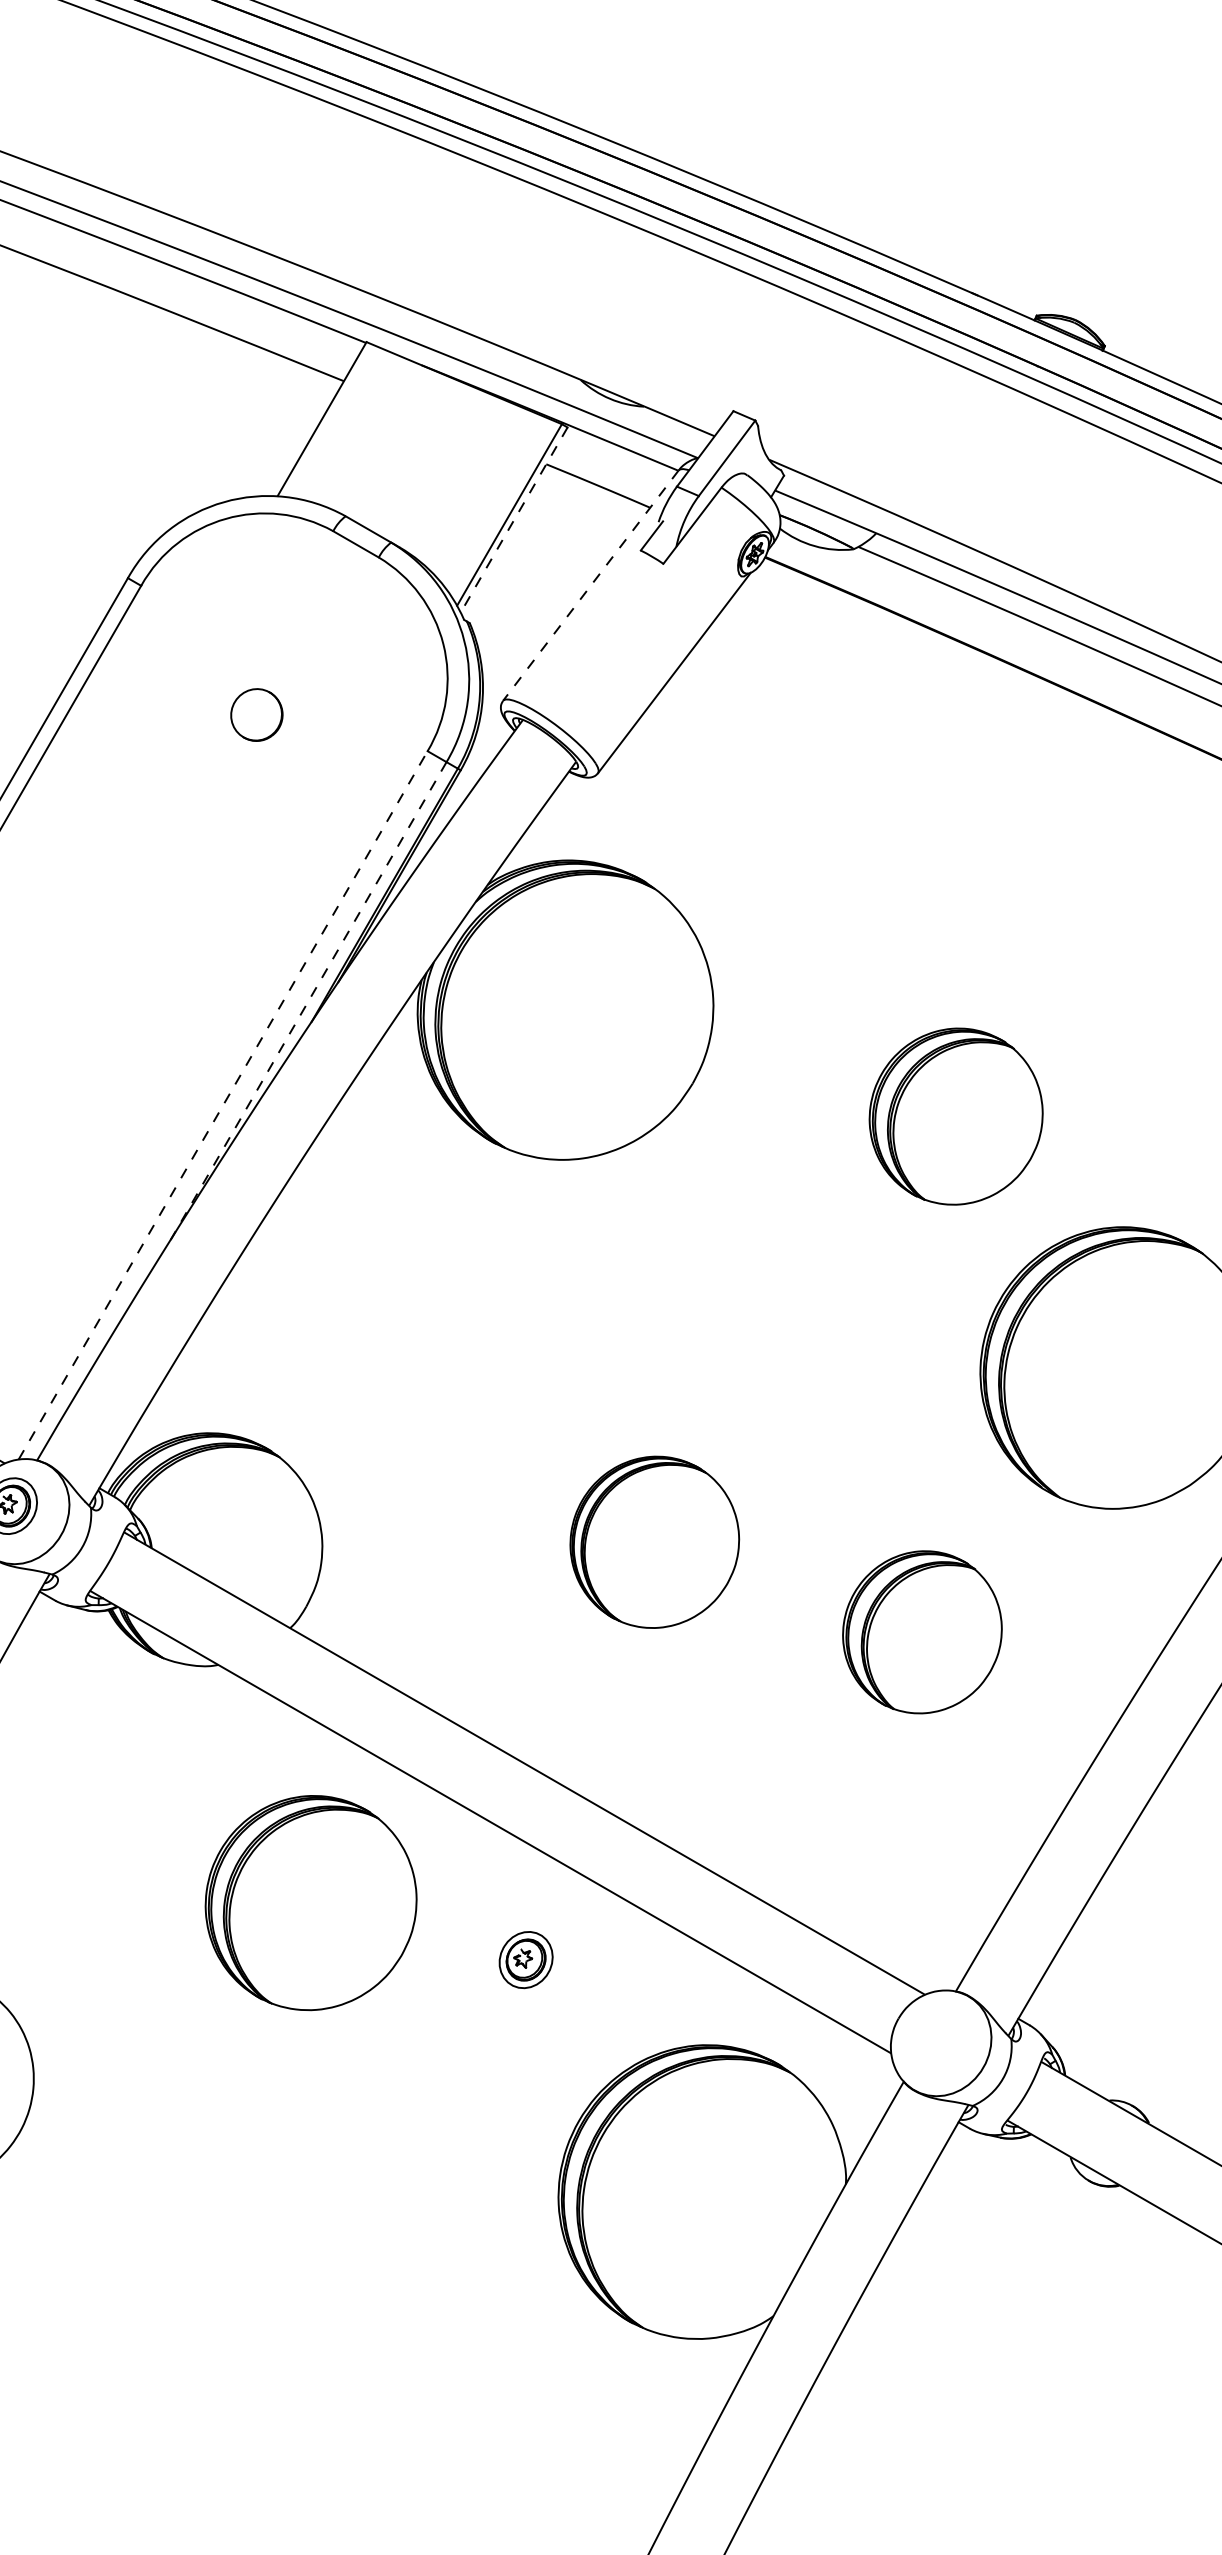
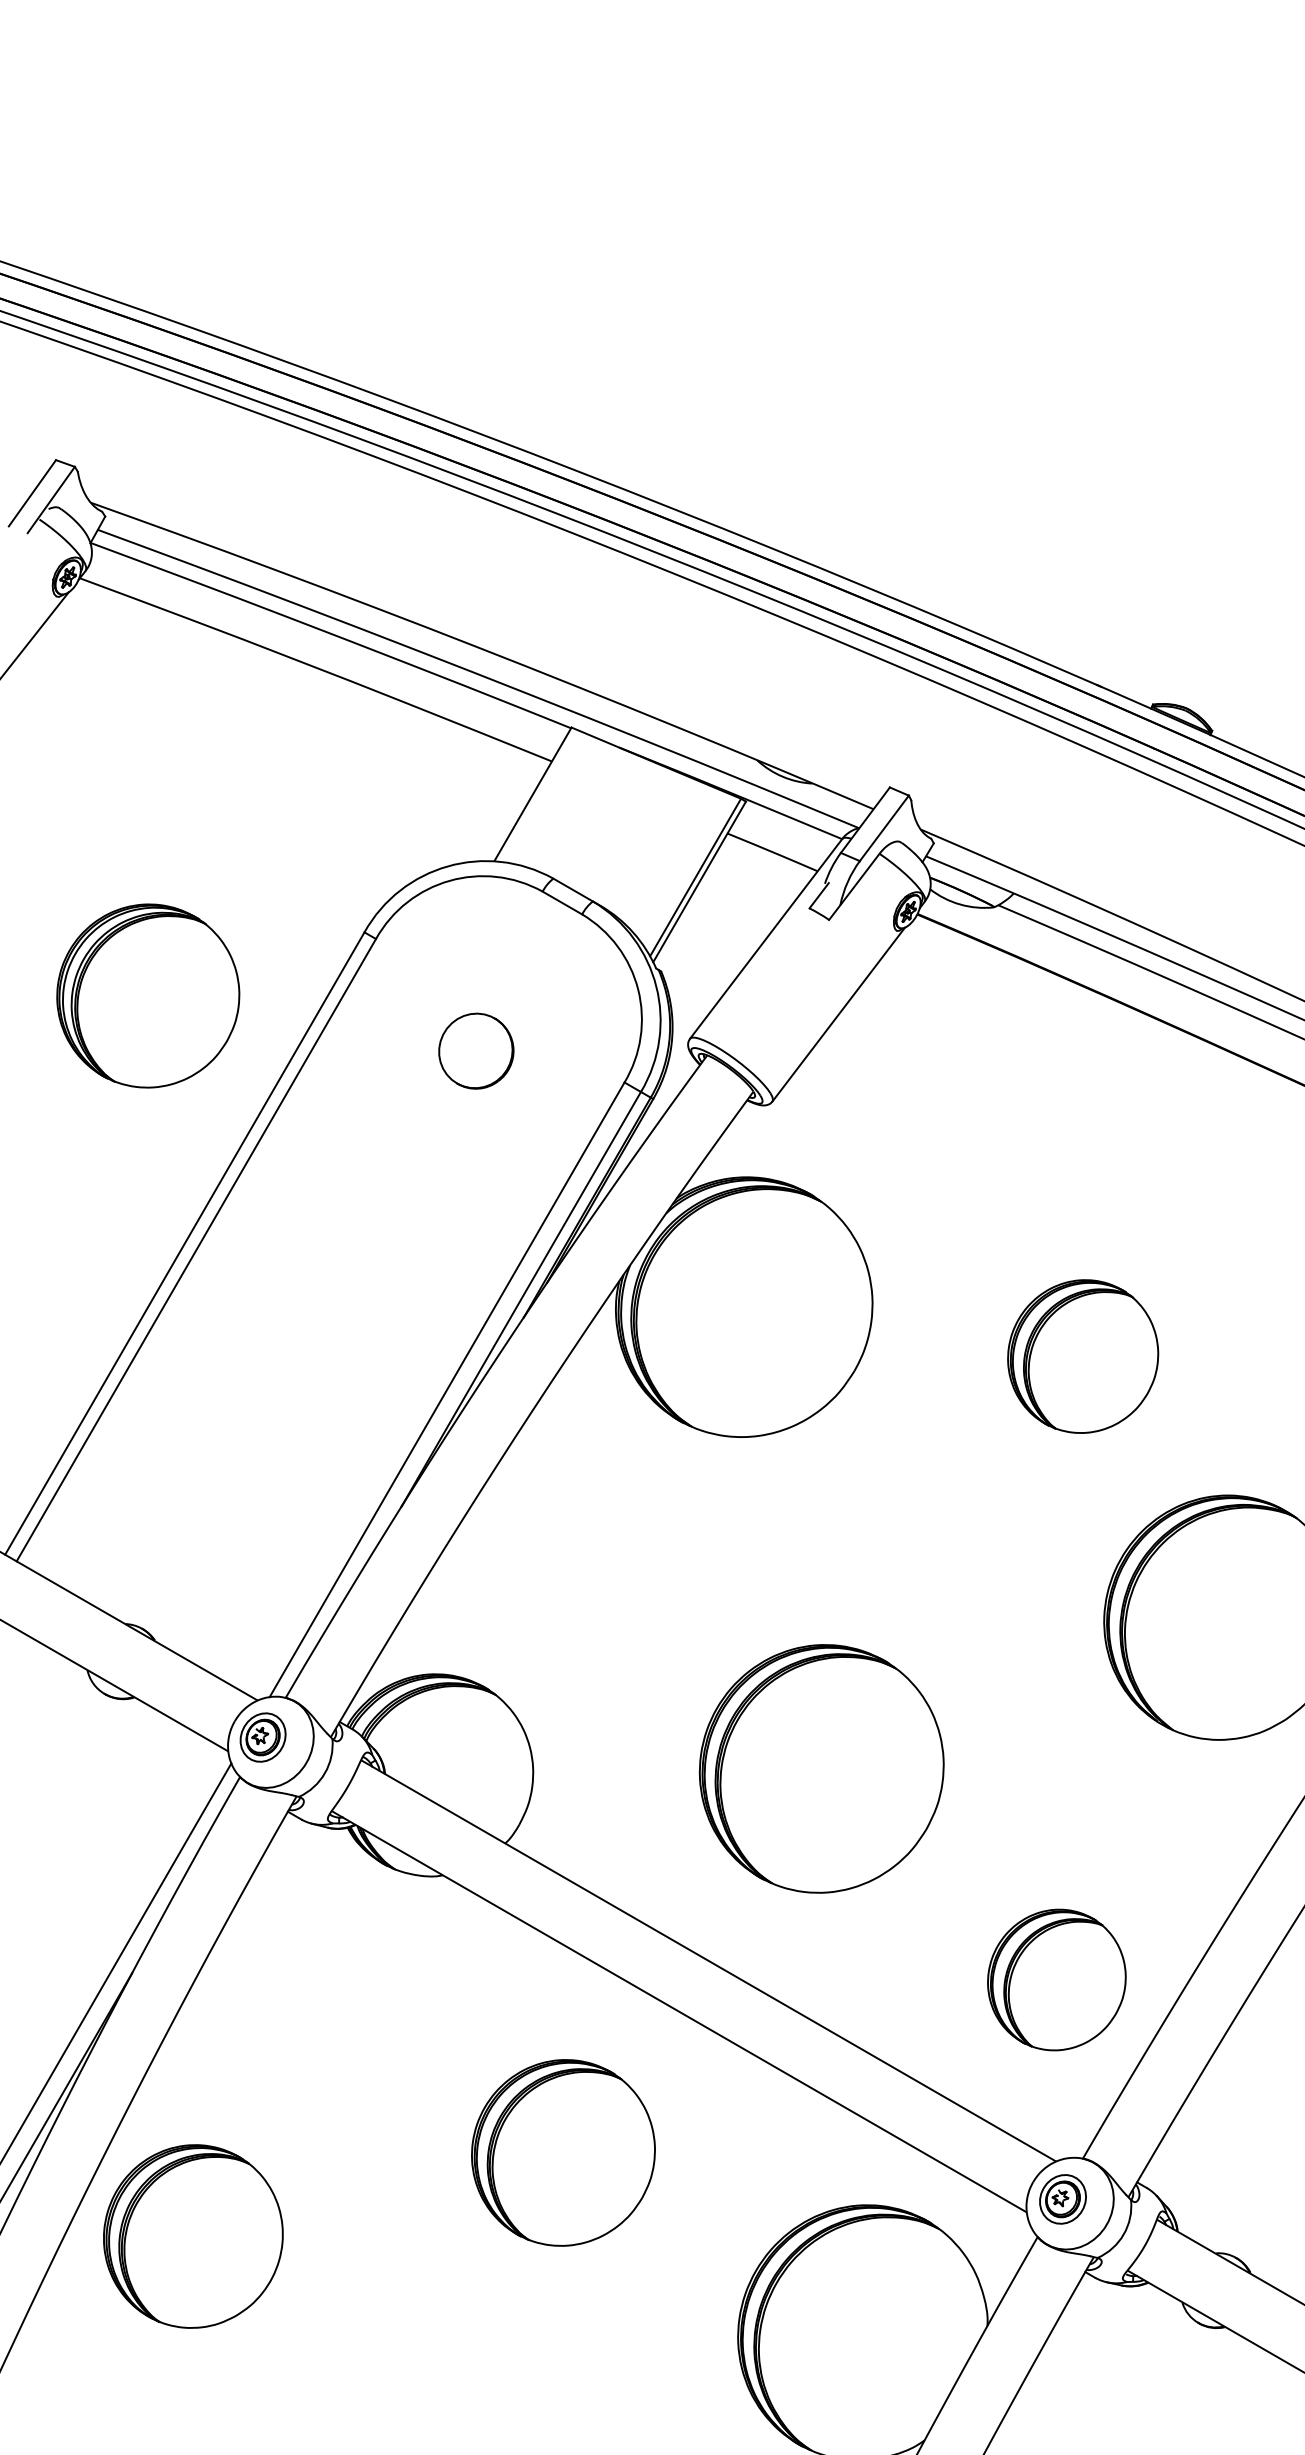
line: (514, 519) -> (699, 881), dashed -> solid
line: (591, 585) -> (766, 938), dashed -> solid
part: (257, 714) -> (476, 1050), size x1.67
line: (308, 1001) -> (521, 1299), dashed -> solid
line: (223, 1105) -> (447, 1389), dashed -> solid
part: (956, 1116) -> (1083, 1356), moved
part: (654, 1541) -> (821, 1768), size x1.67
part: (922, 1631) -> (1056, 1979), moved
part: (311, 1902) -> (563, 2152), moved
part: (525, 1960) -> (1062, 2199), moved

